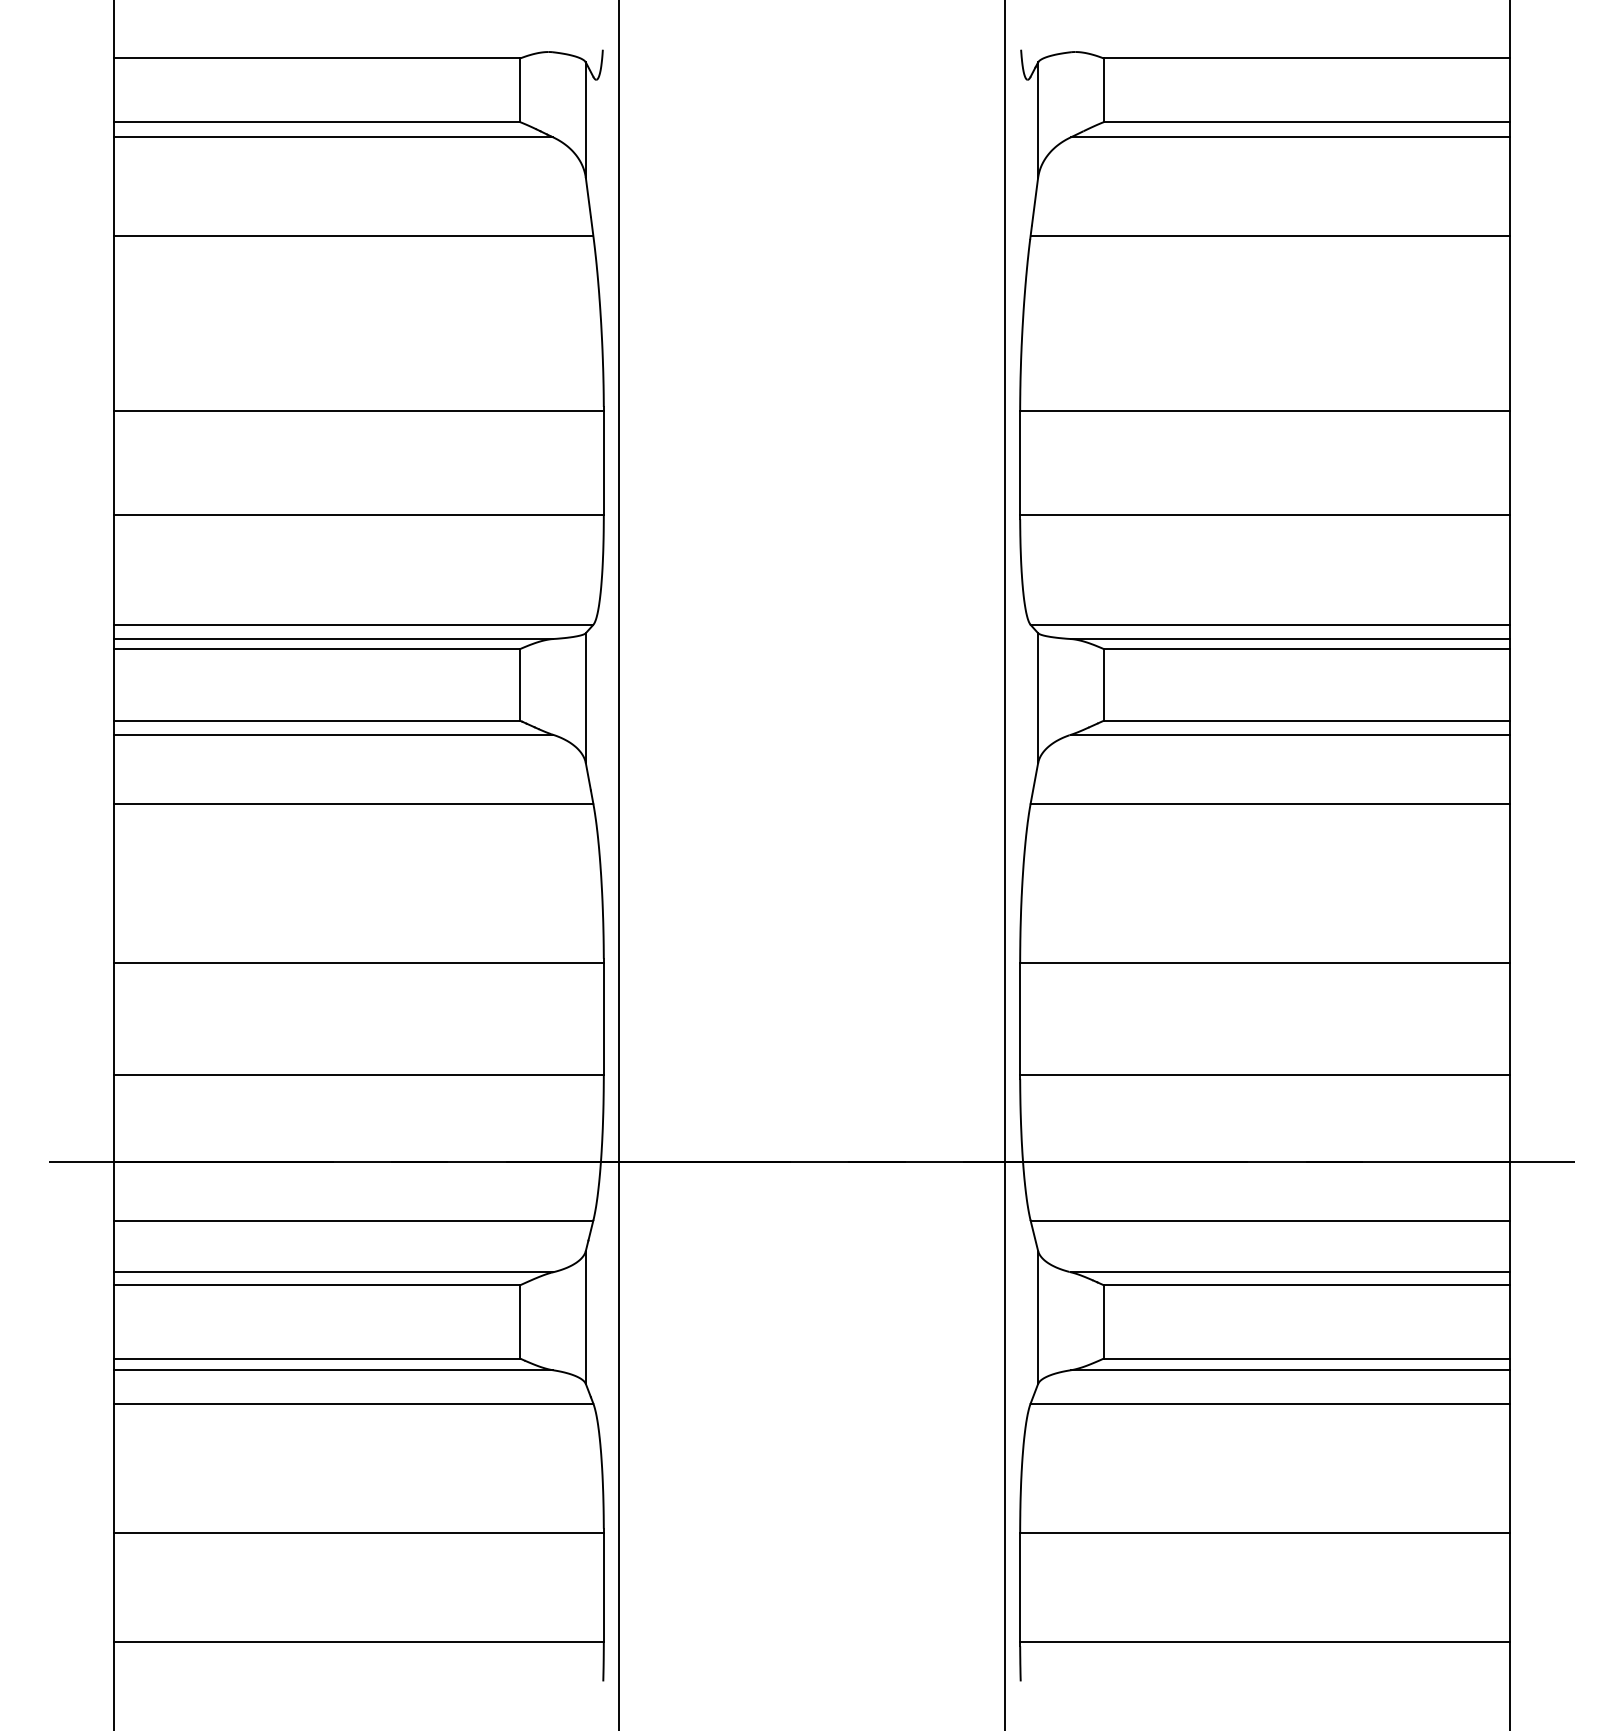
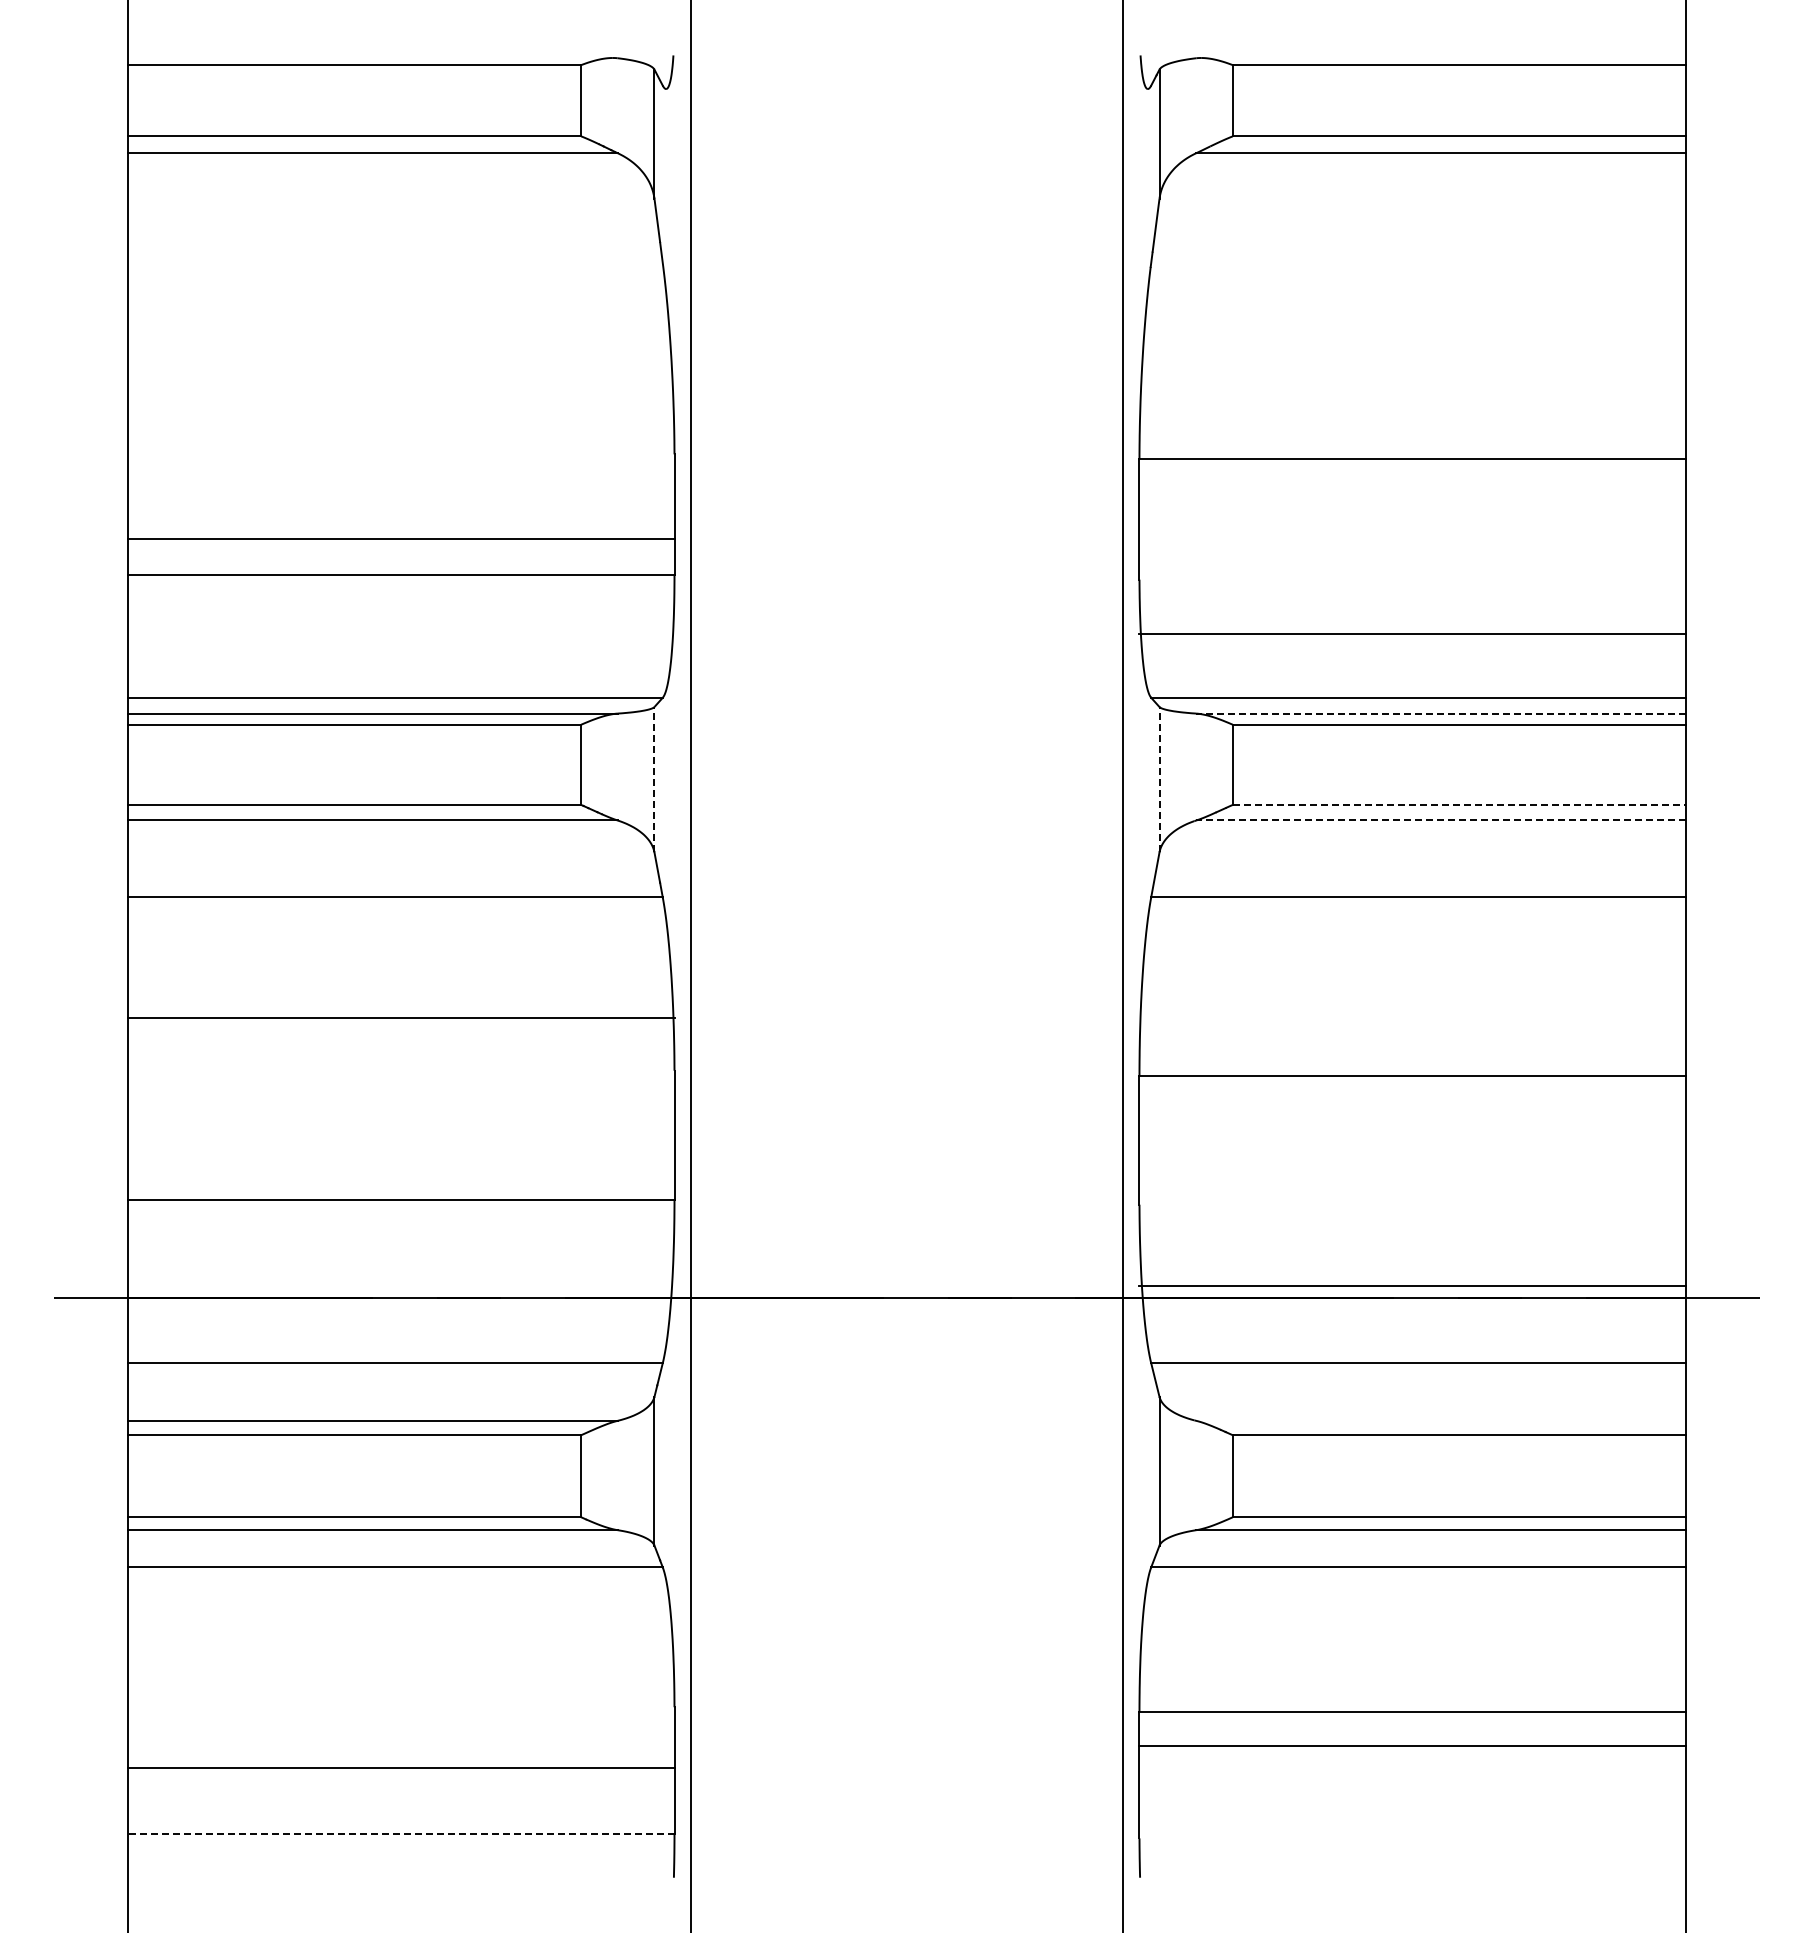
line: (353, 236) -> (394, 263), removed
line: (1269, 236) -> (1418, 263), removed
line: (358, 410) -> (400, 538), moved
line: (1264, 515) -> (1412, 634), moved
line: (1290, 638) -> (1441, 713), solid -> dashed
line: (585, 698) -> (654, 779), solid -> dashed
line: (1038, 698) -> (1159, 779), solid -> dashed
line: (1306, 720) -> (1459, 804), solid -> dashed
line: (1290, 734) -> (1441, 820), solid -> dashed
line: (358, 963) -> (400, 1017), moved
line: (1264, 1074) -> (1412, 1285), moved
line: (1290, 1272) -> (1441, 1420), removed
line: (358, 1533) -> (400, 1768), moved
line: (358, 1641) -> (400, 1833), solid -> dashed
line: (1264, 1641) -> (1412, 1745), moved

